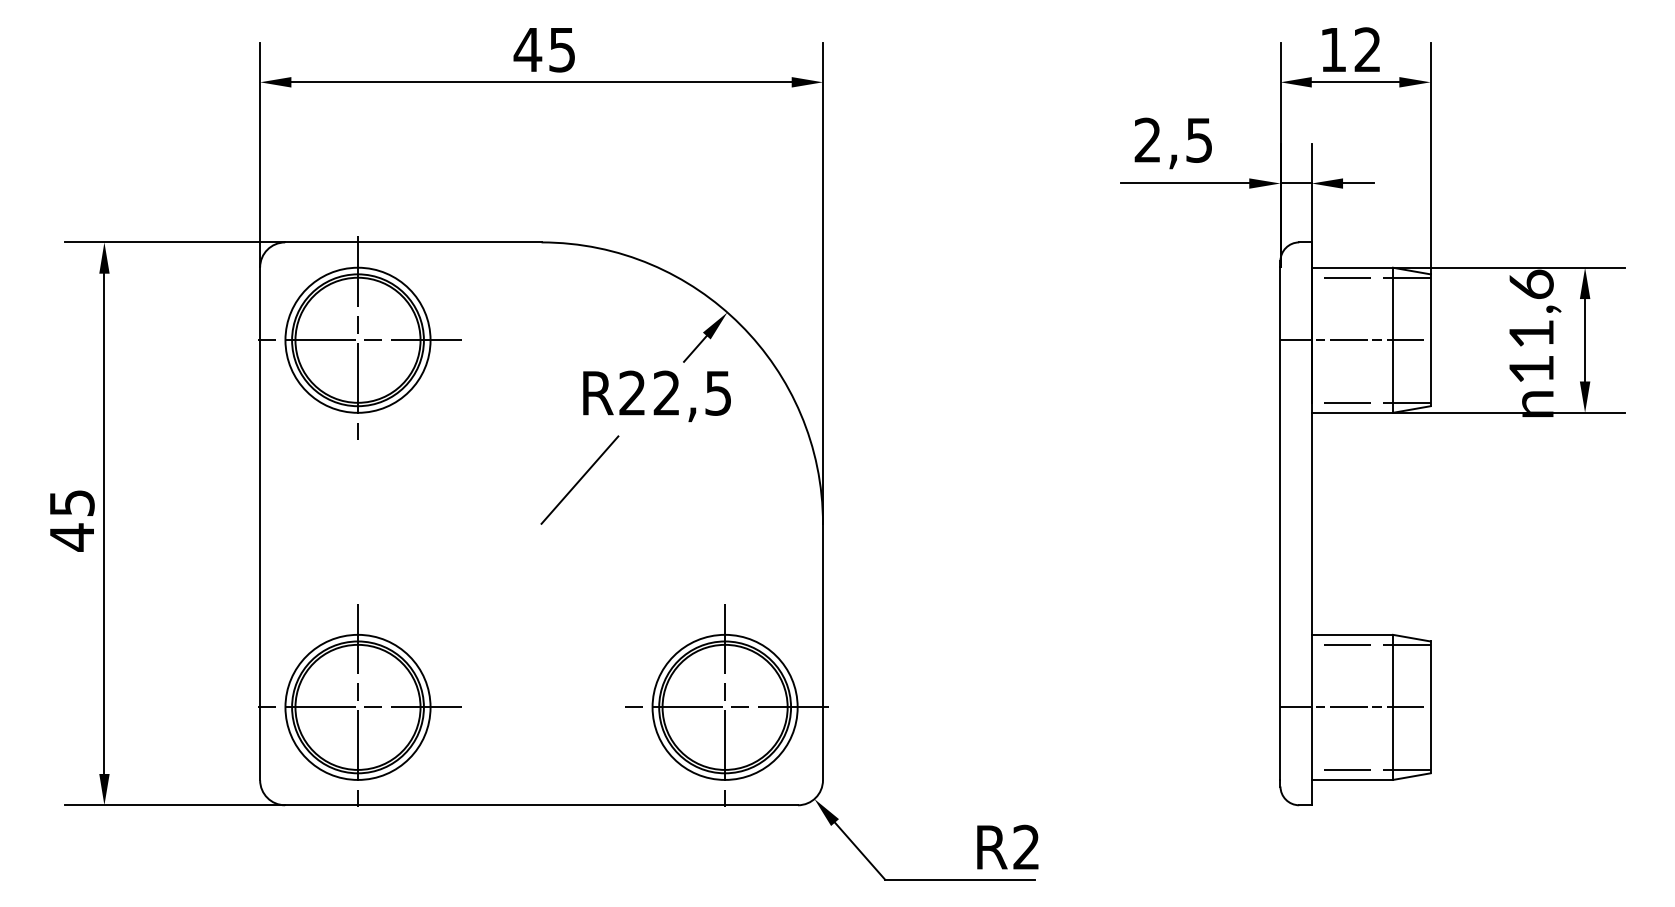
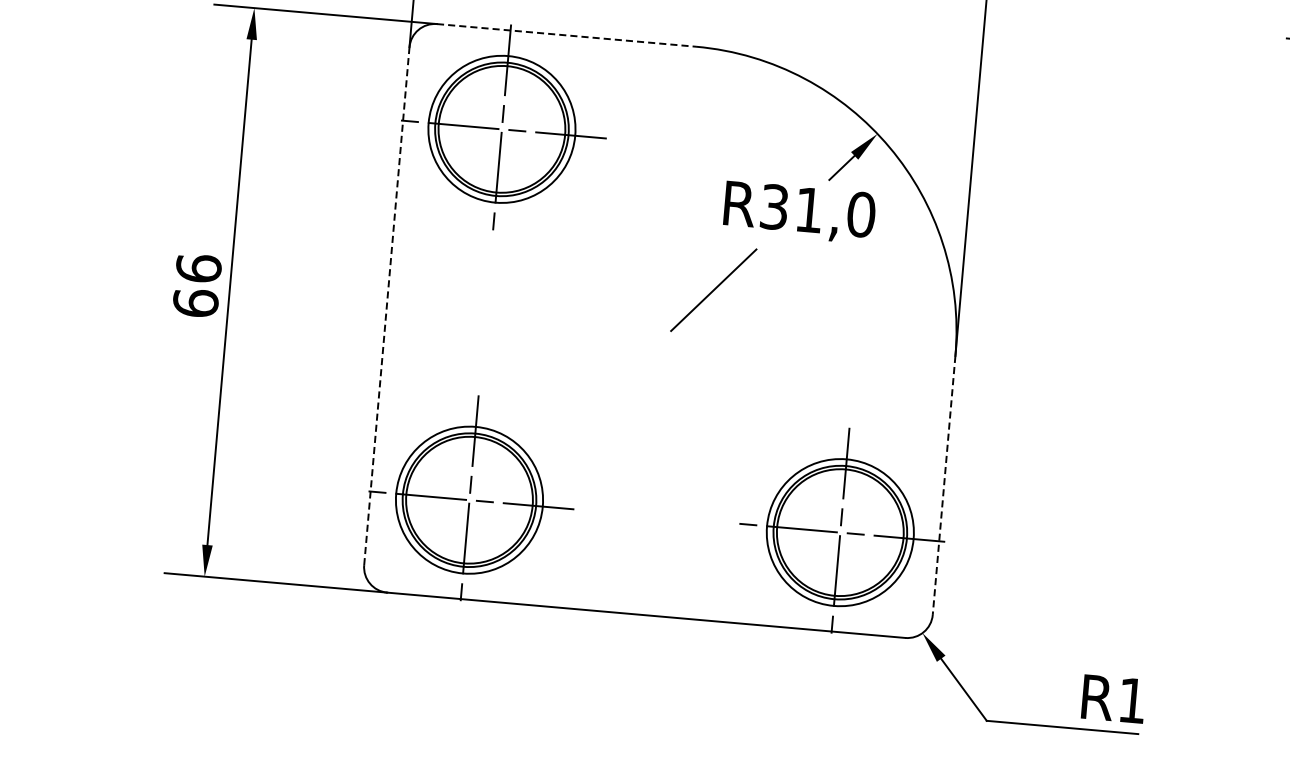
line: (413, 242) -> (566, 35), solid -> dashed
text: (675, 392) -> (818, 210), R22,5 -> R31,0
text: (71, 520) -> (196, 286), 45 -> 66
line: (260, 523) -> (387, 305), solid -> dashed
line: (823, 652) -> (944, 485), solid -> dashed
text: (1025, 846) -> (1131, 699), R2 -> R1

